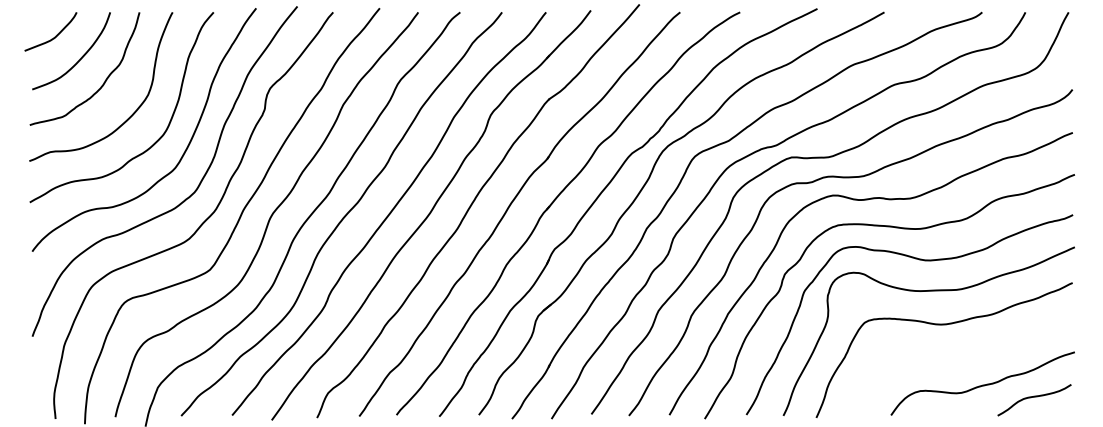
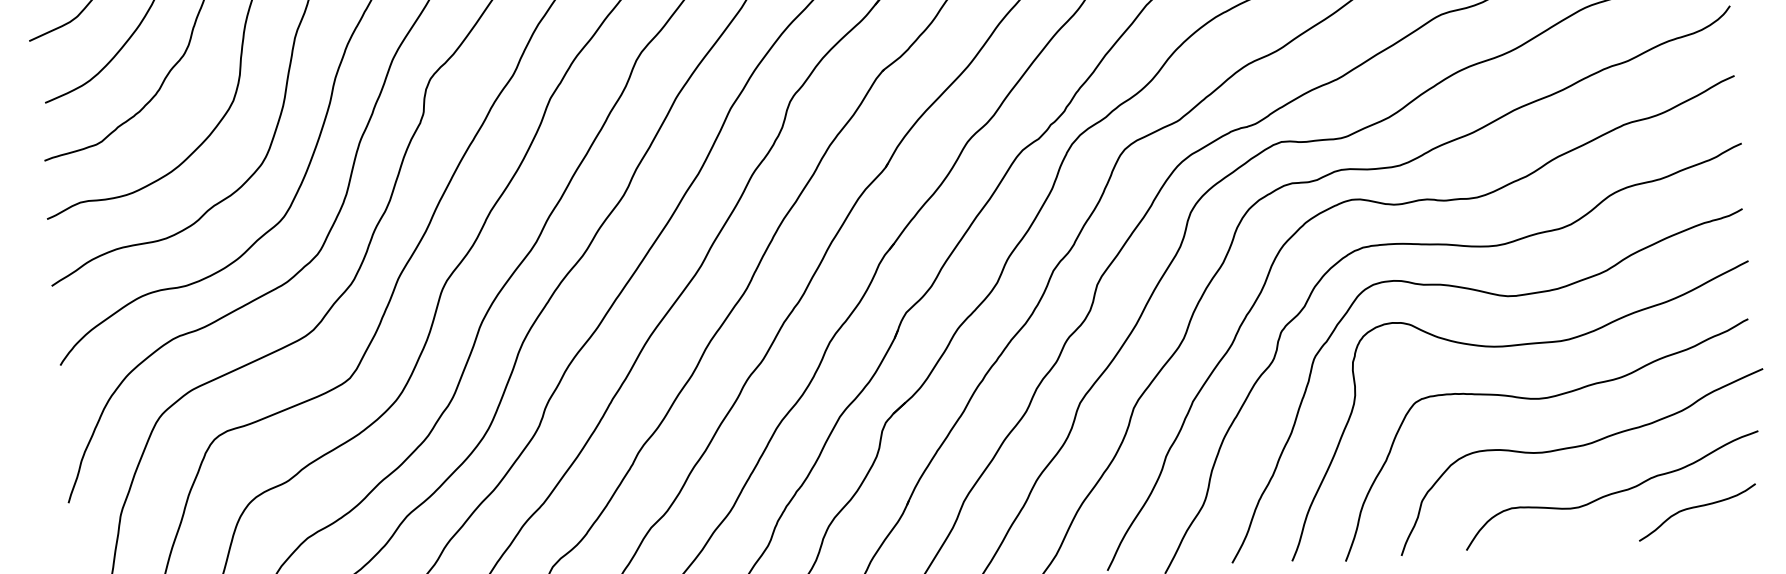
curve: (964, 356) -> (1579, 448), added

